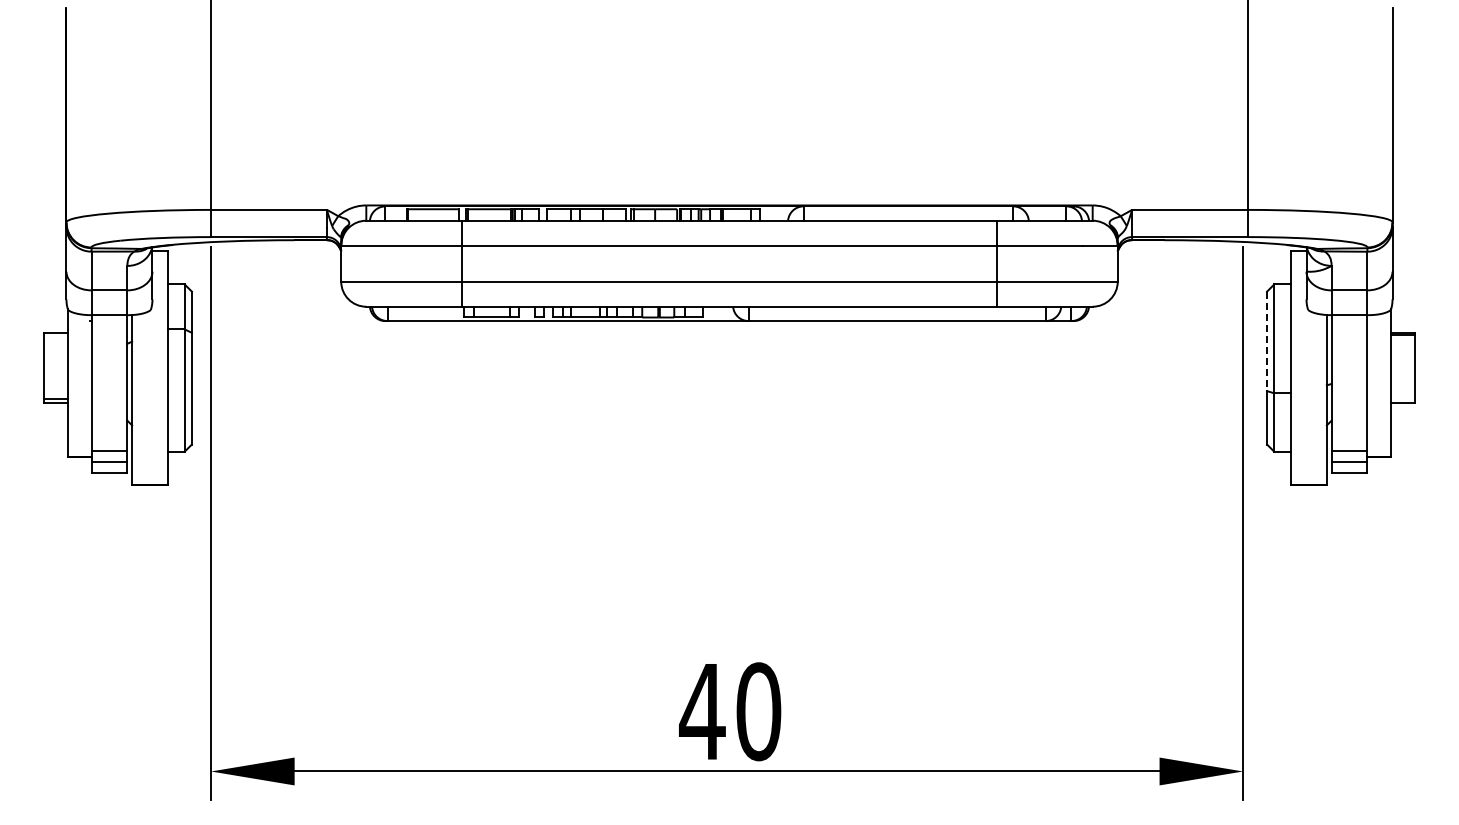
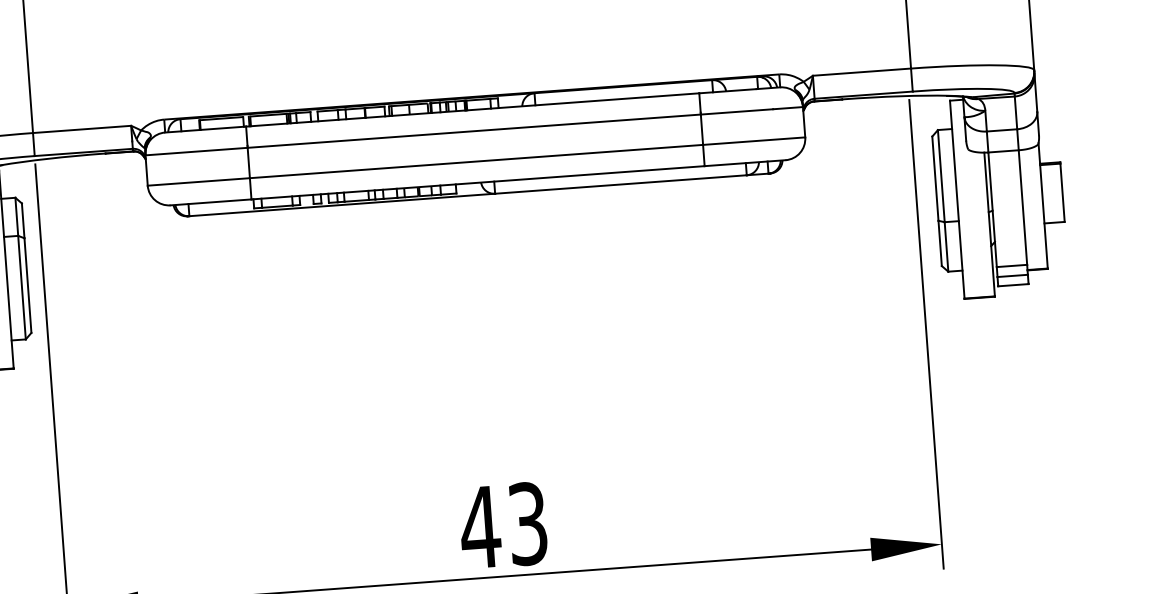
line: (1267, 341) -> (935, 178), dashed -> solid
text: (758, 711) -> (527, 523), 40 -> 43

